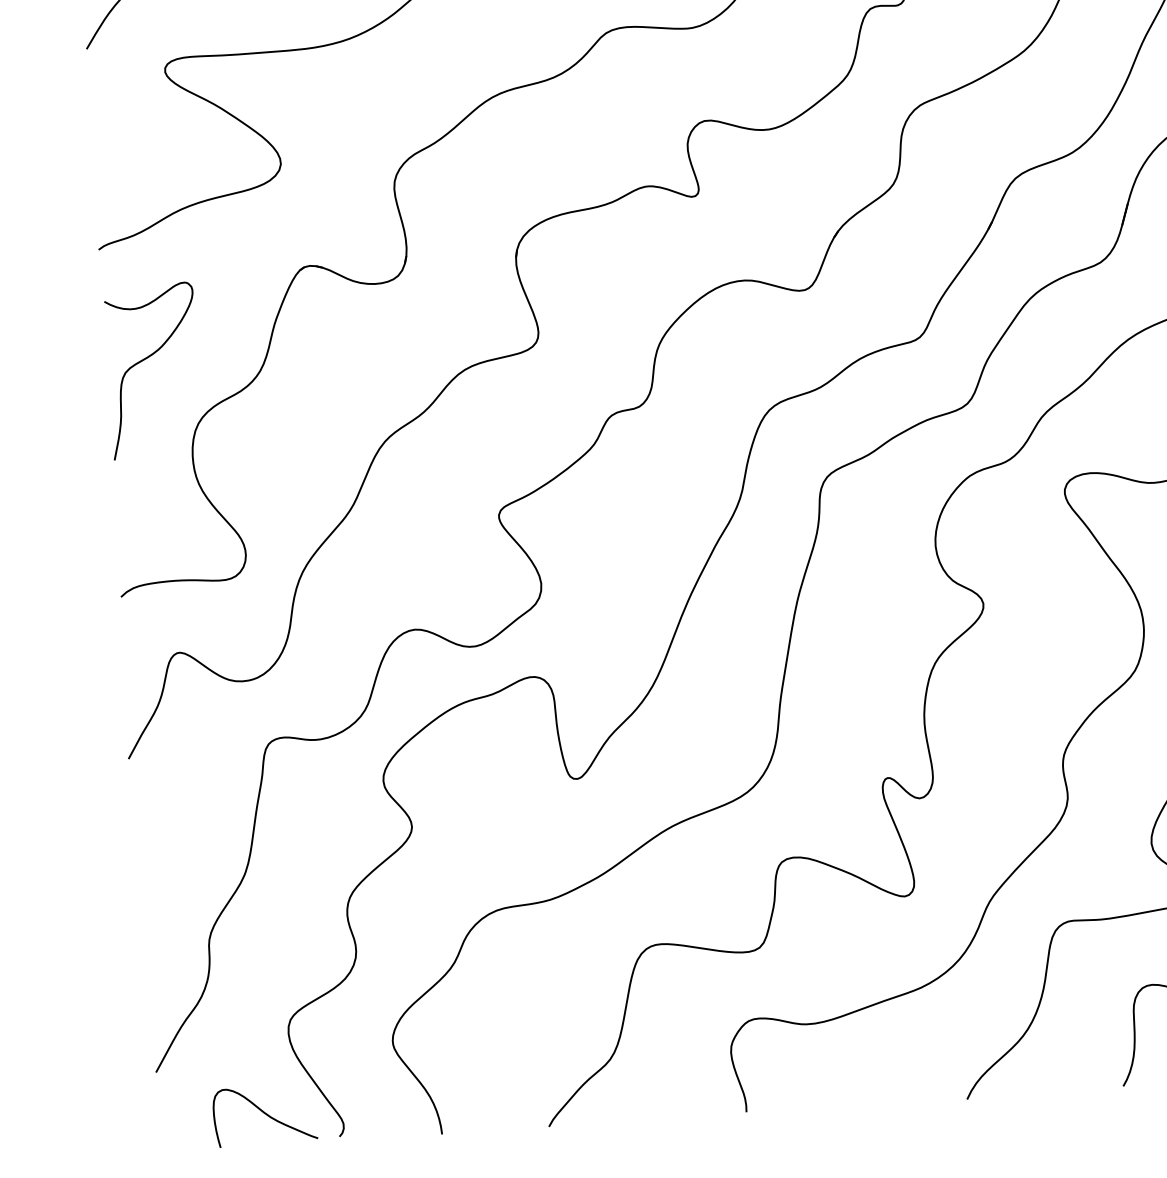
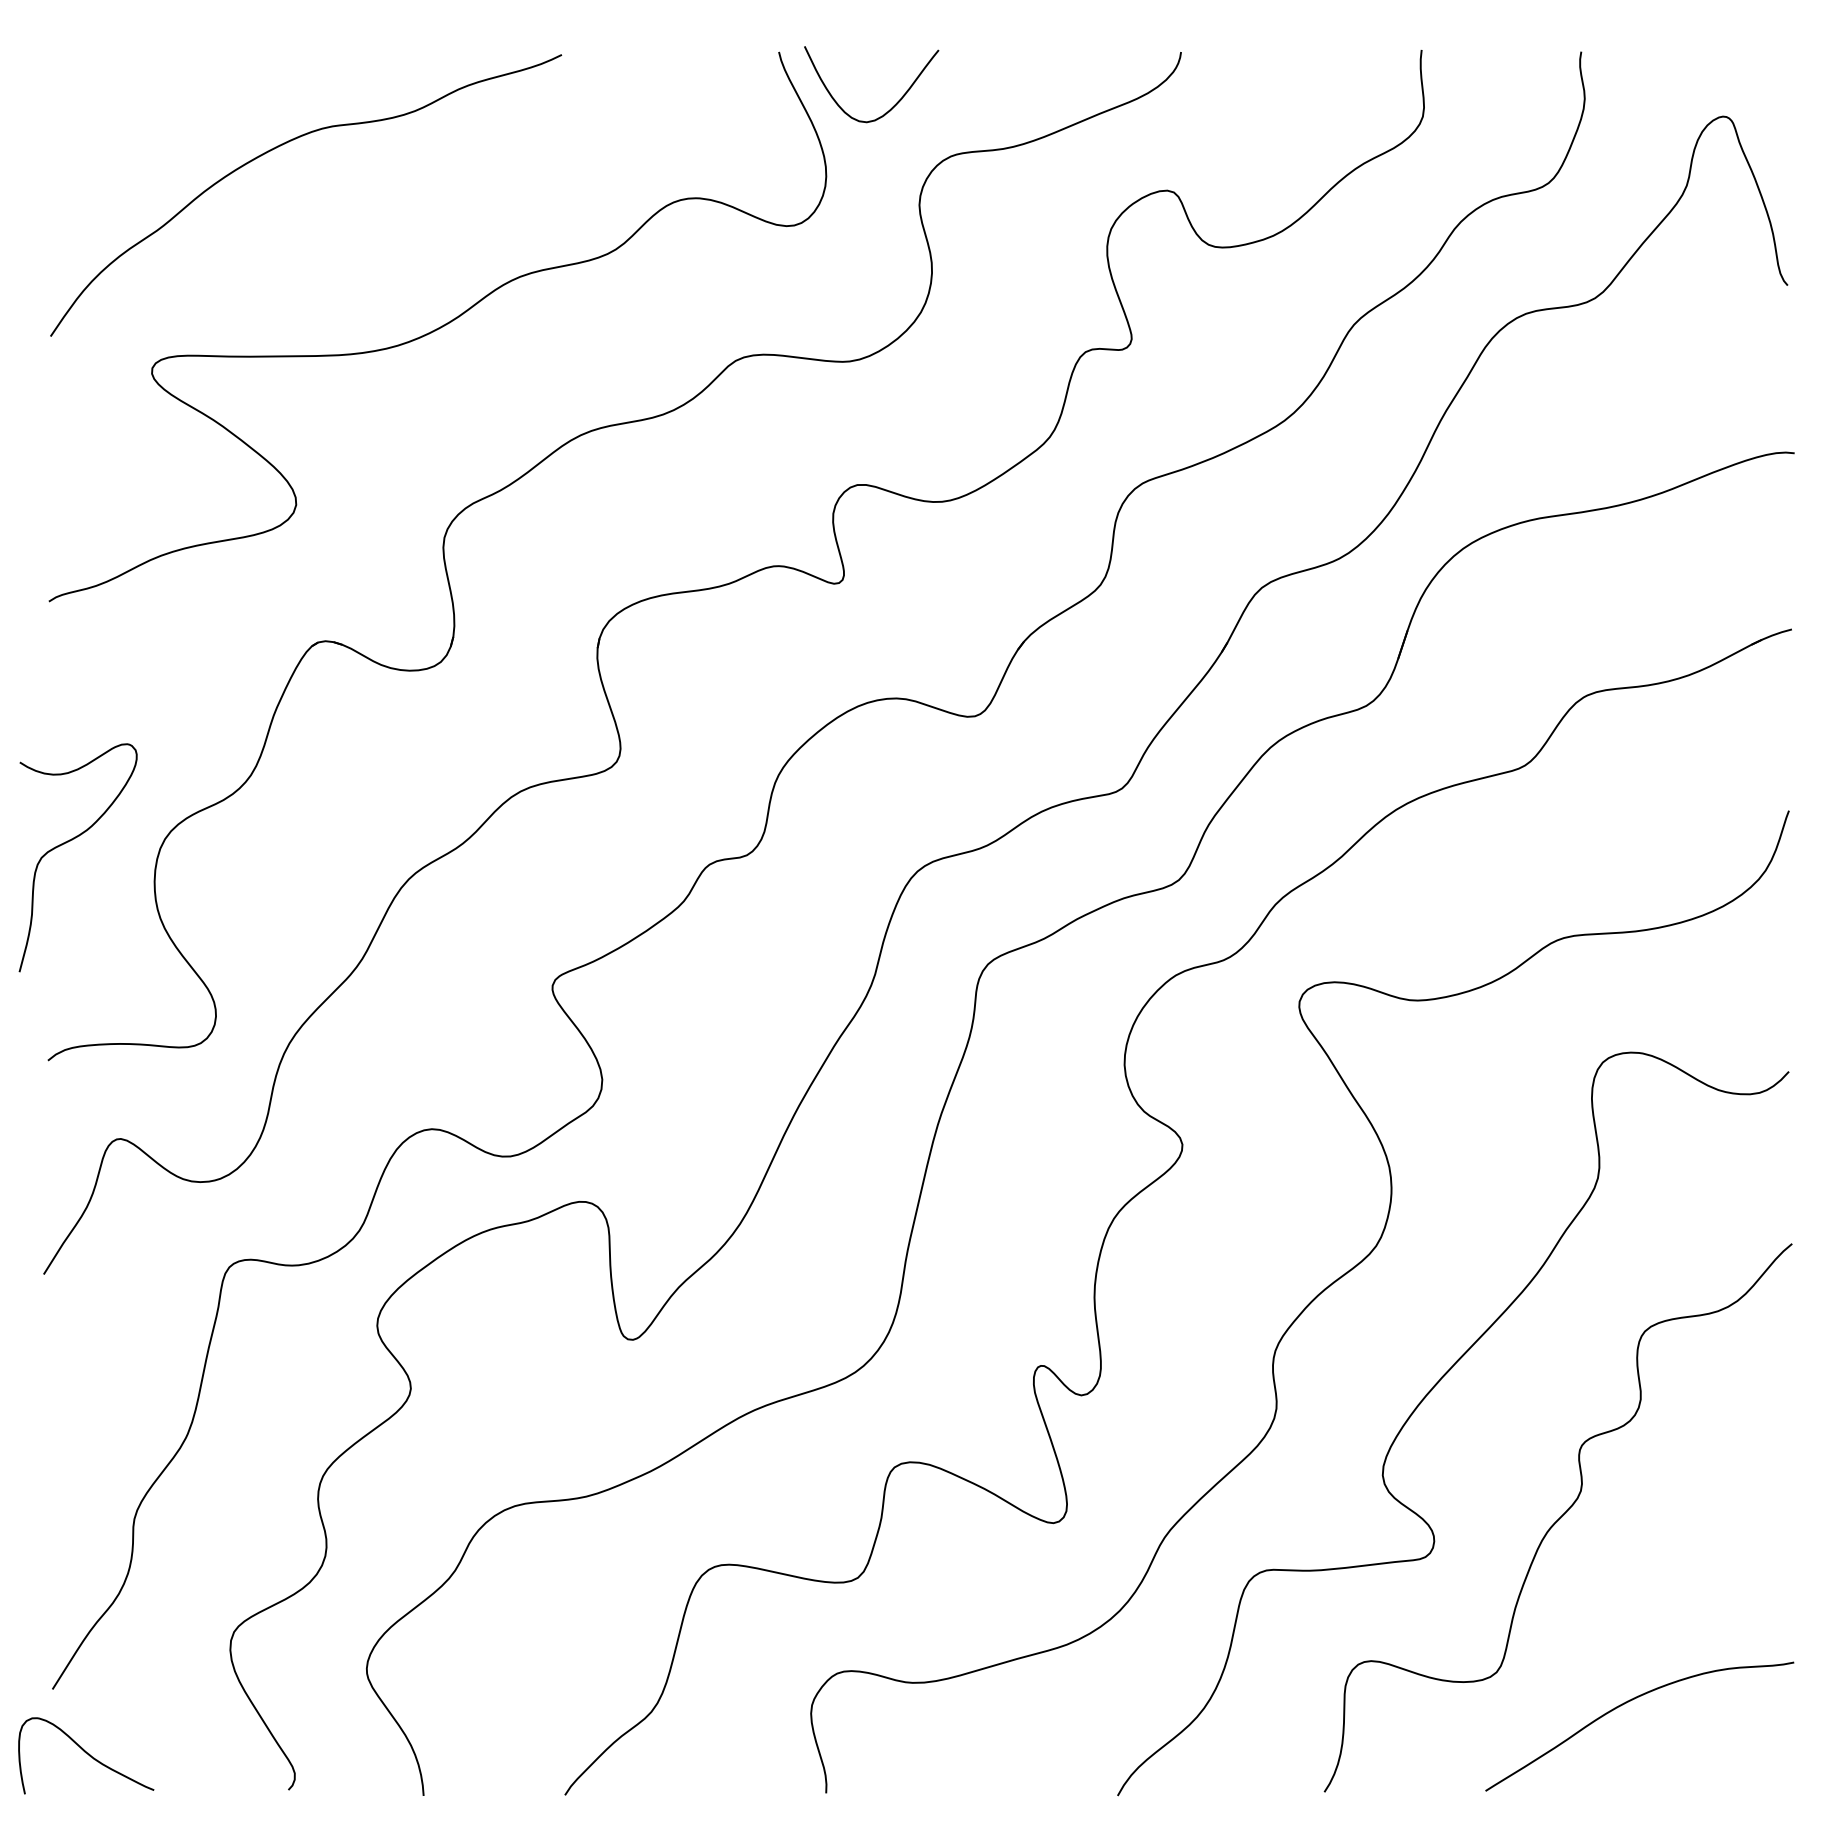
curve: (146, 359) -> (70, 841), moved
curve: (265, 1114) -> (87, 1754), moved

